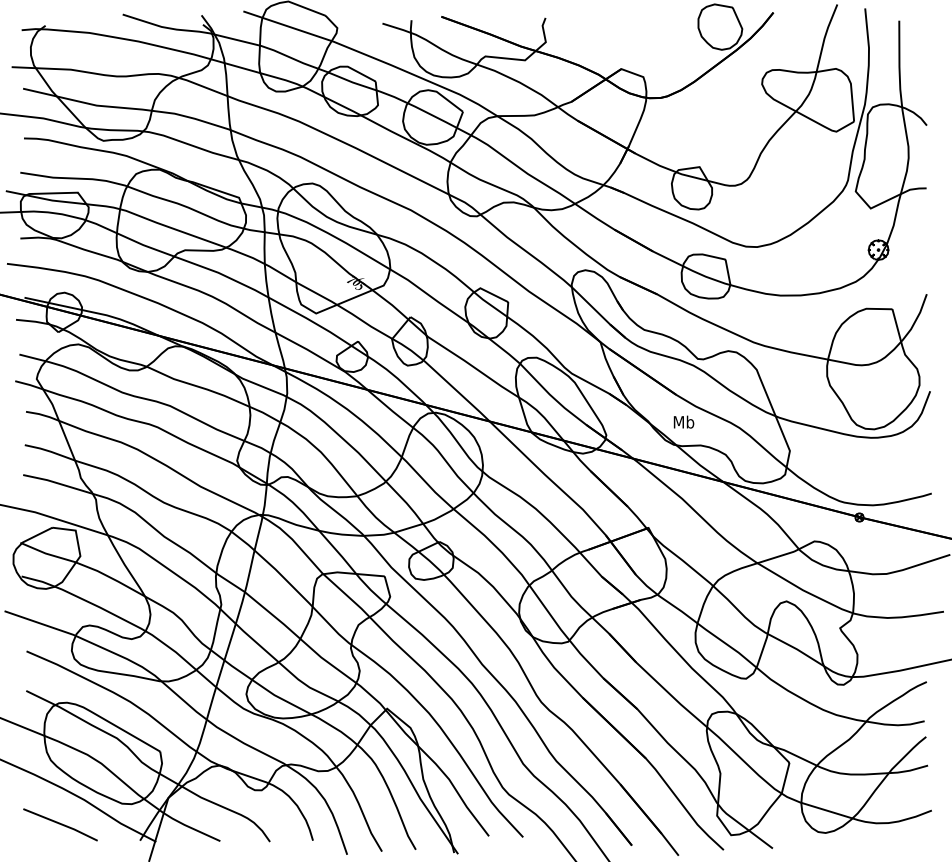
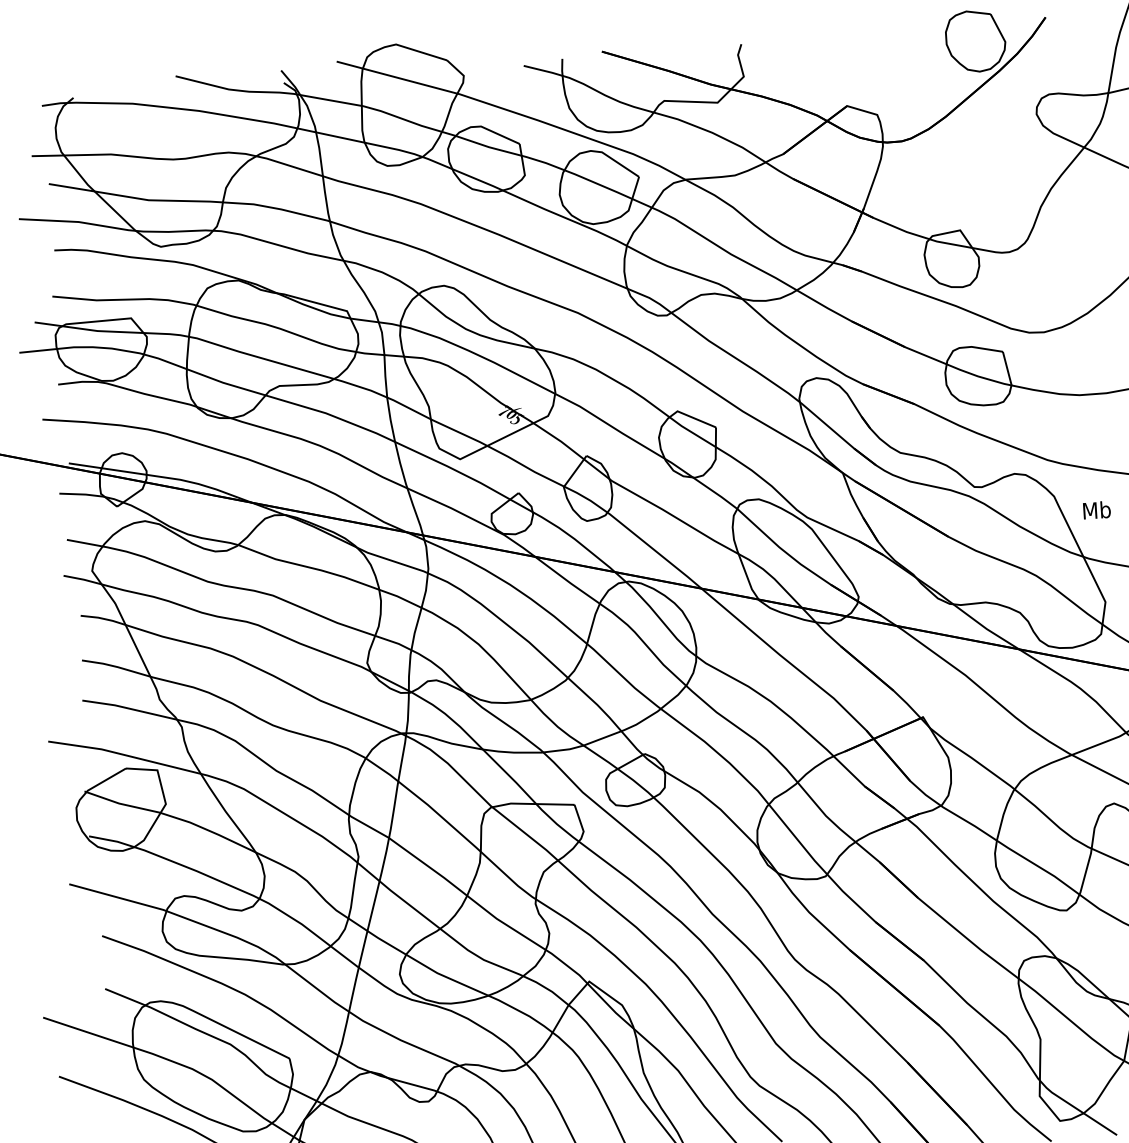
text: (683, 421) -> (1096, 509), moved

